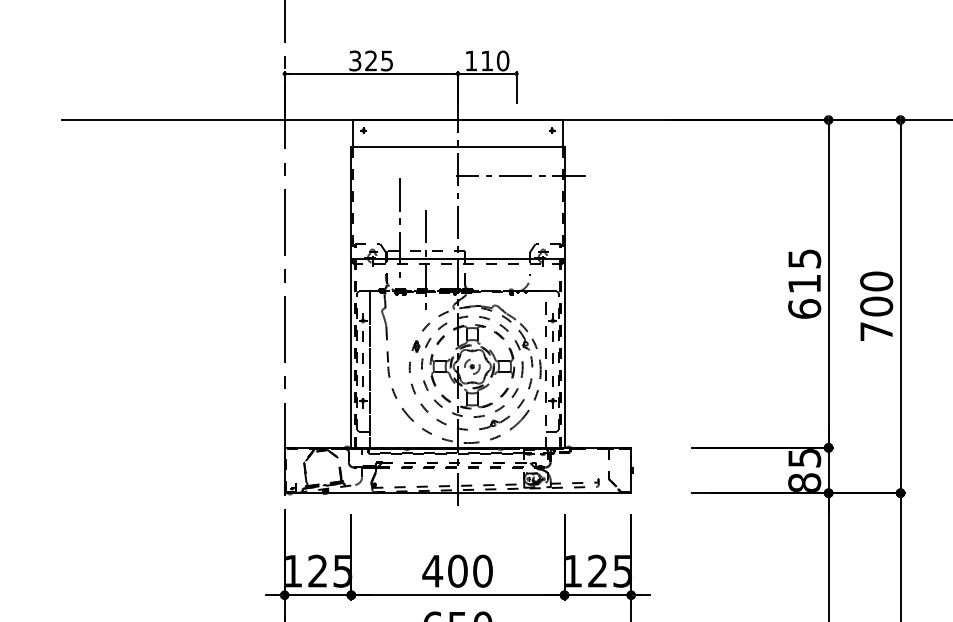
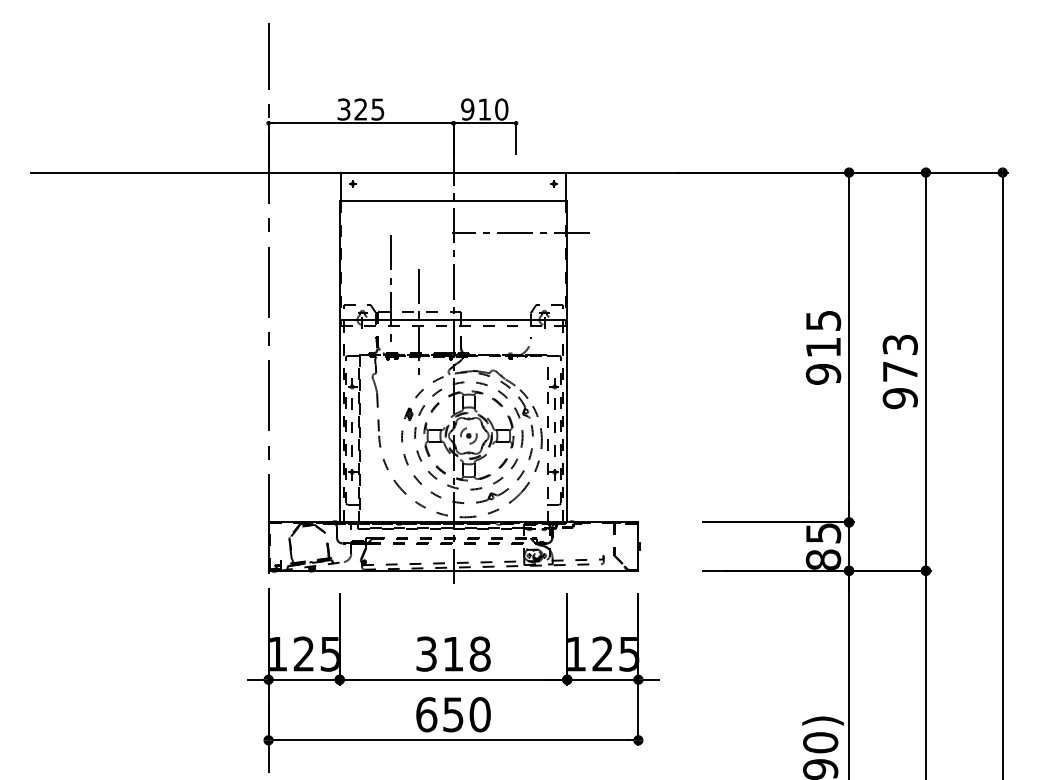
text: (471, 60) -> (467, 109), 110 -> 910
text: (875, 306) -> (899, 371), 700 -> 973
text: (804, 308) -> (823, 373), 615 -> 915
text: (457, 570) -> (452, 653), 400 -> 318

